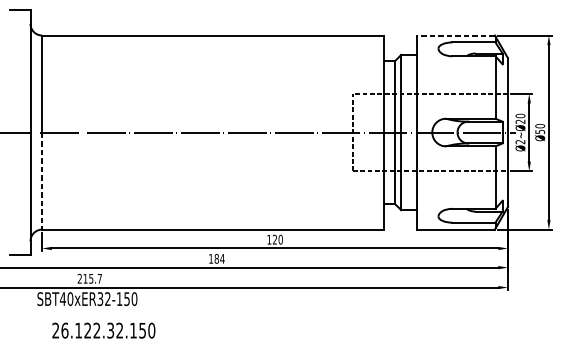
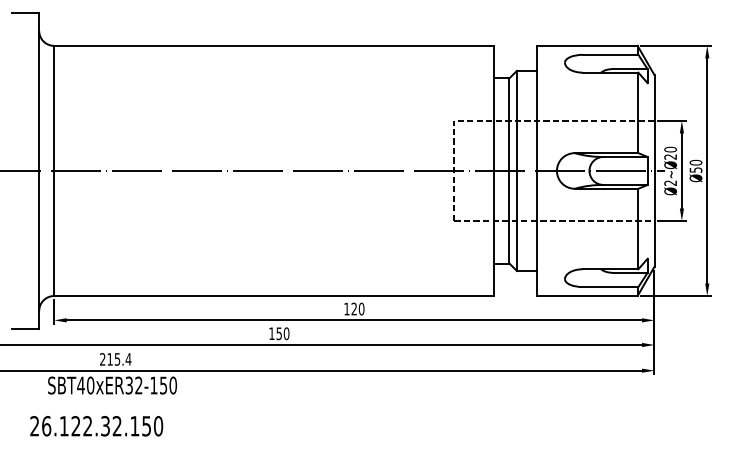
line: (455, 35) -> (586, 45), dashed -> solid
line: (42, 181) -> (54, 233), dashed -> solid
text: (219, 258) -> (282, 333), 184 -> 150
text: (99, 278) -> (128, 359), 215.7 -> 215.4
text: (103, 330) -> (96, 426), moved

